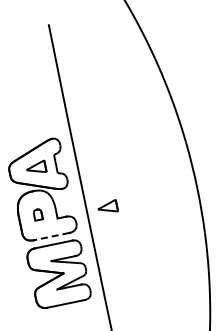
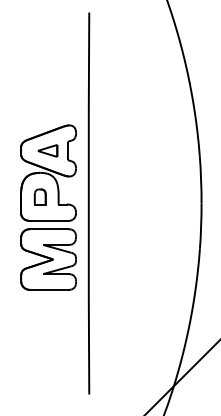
part: (107, 207) -> (109, 203), removed
part: (37, 214) -> (39, 196), size x1.43
line: (52, 236) -> (49, 221), dashed -> solid

